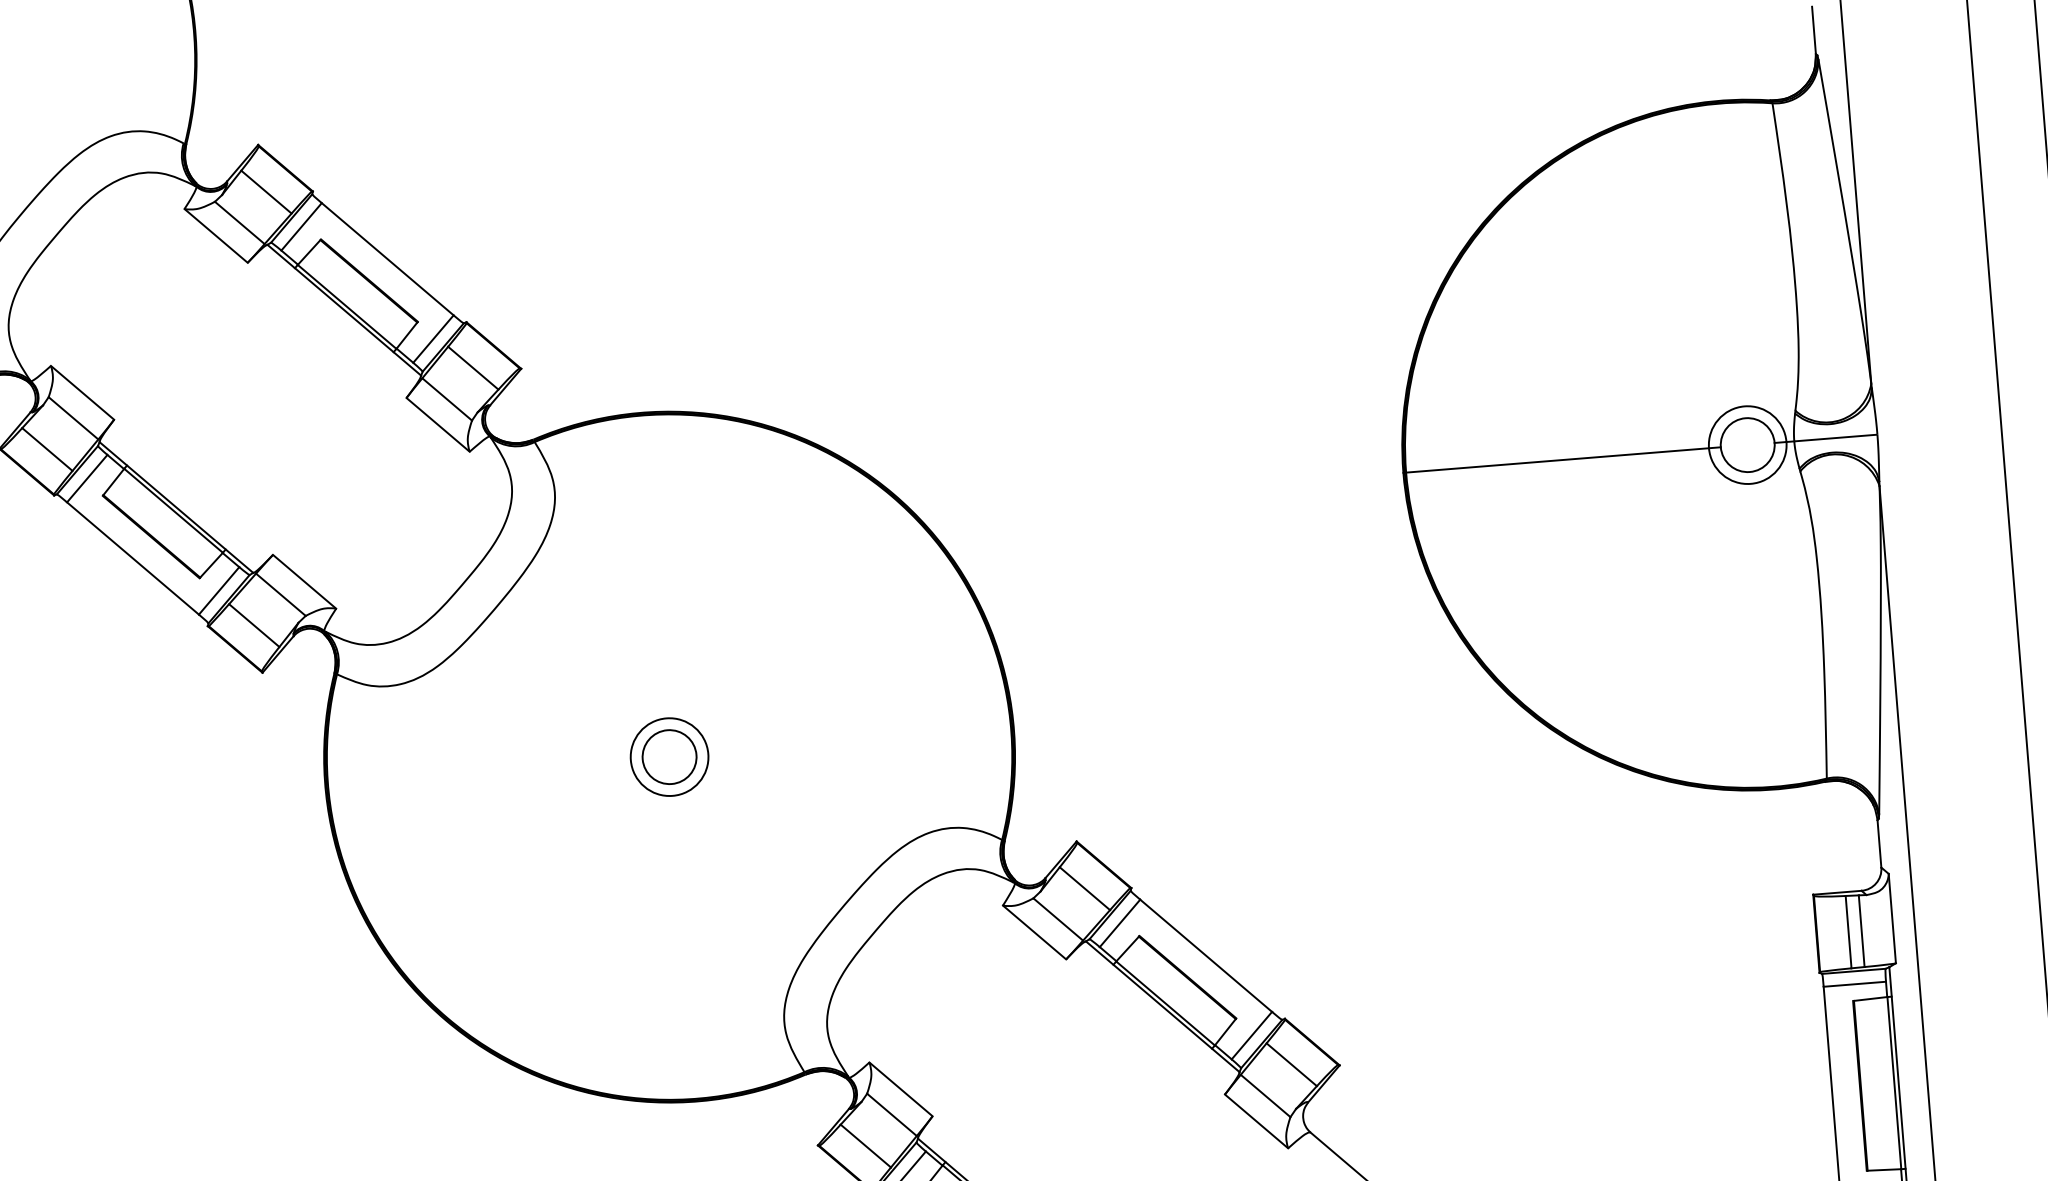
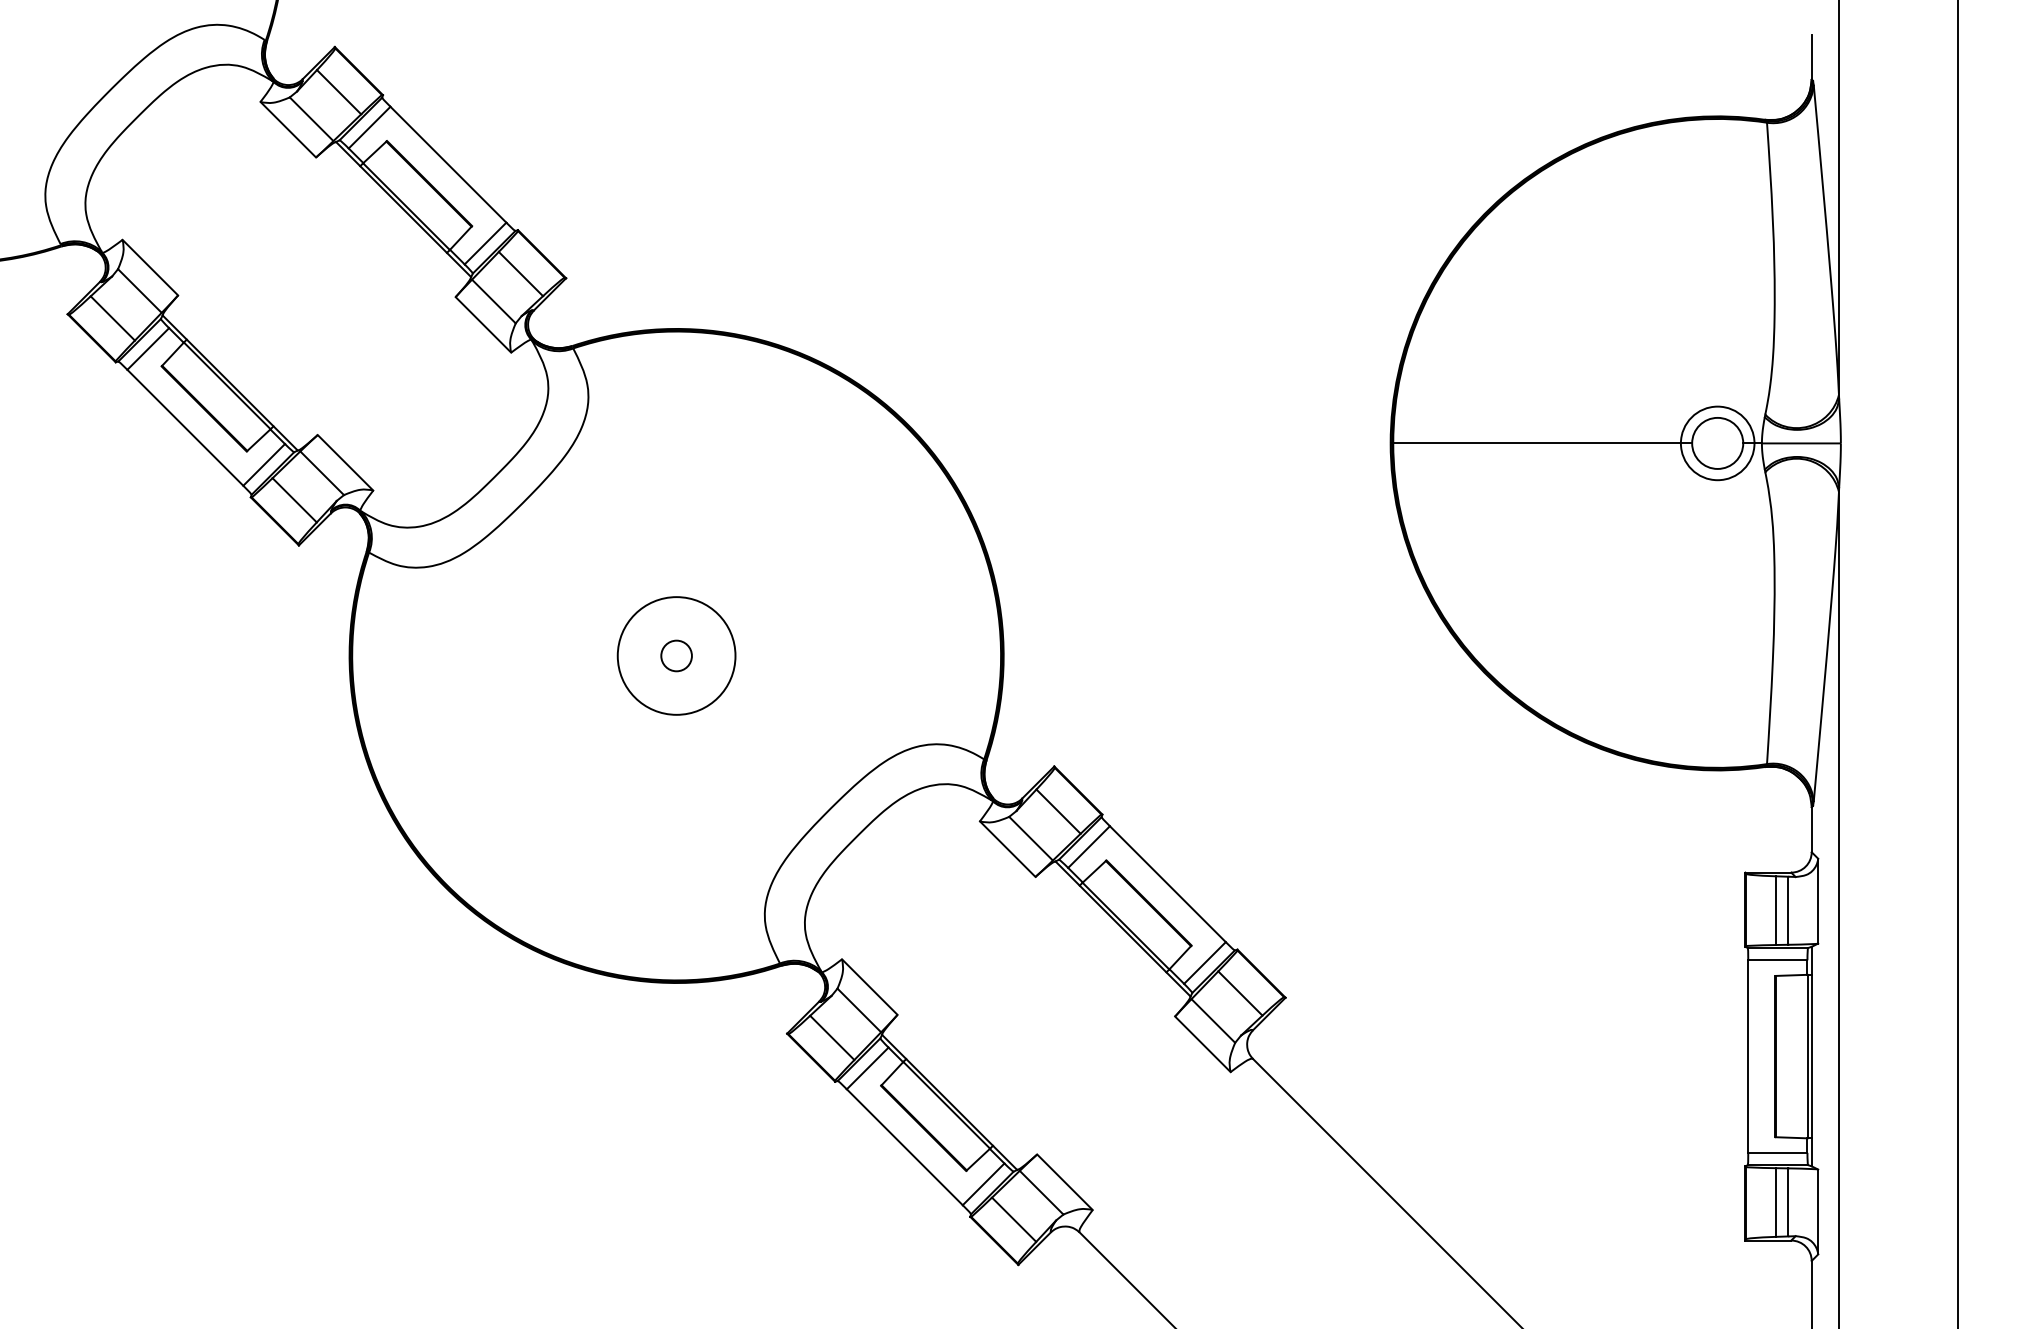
circle: (669, 756) -> (676, 655), size x0.6
circle: (669, 756) -> (676, 655), size x1.6

